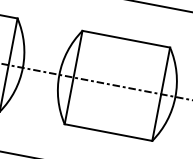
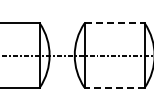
line: (127, 39) -> (115, 23), solid -> dashed
line: (108, 132) -> (114, 87), solid -> dashed

